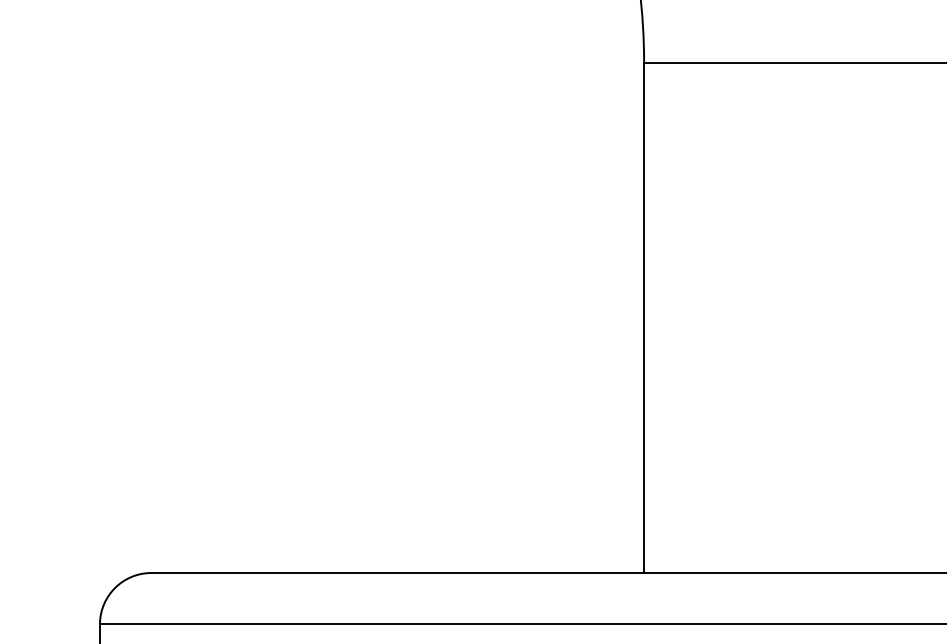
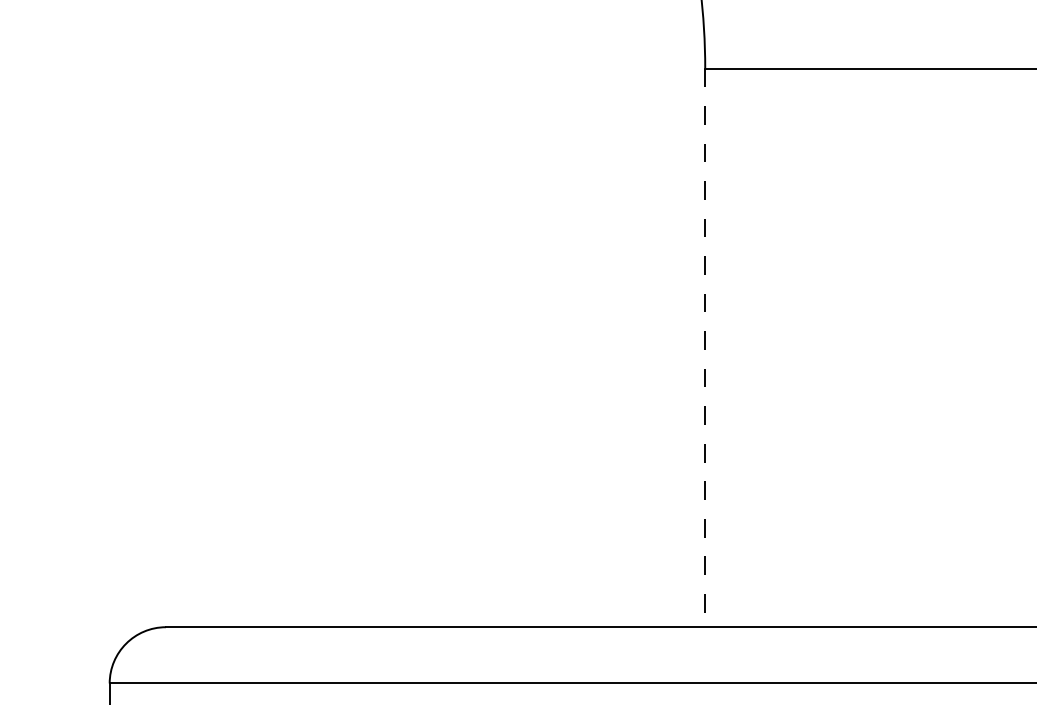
line: (644, 318) -> (705, 348), solid -> dashed

